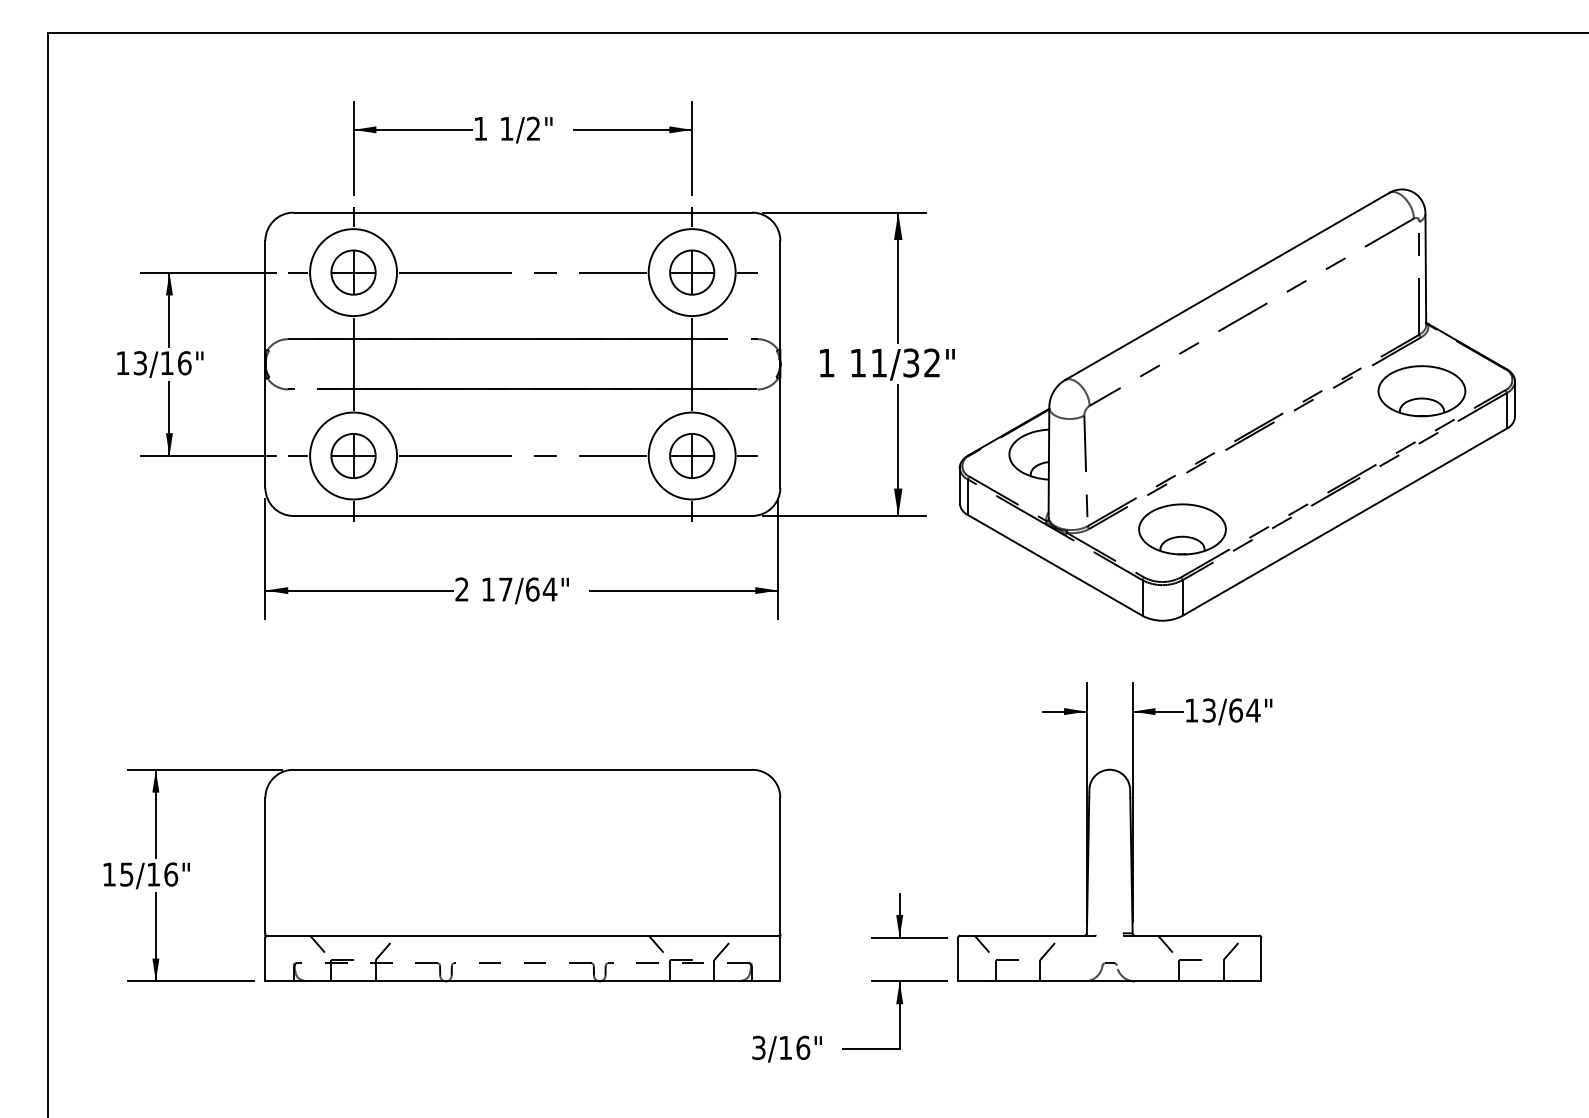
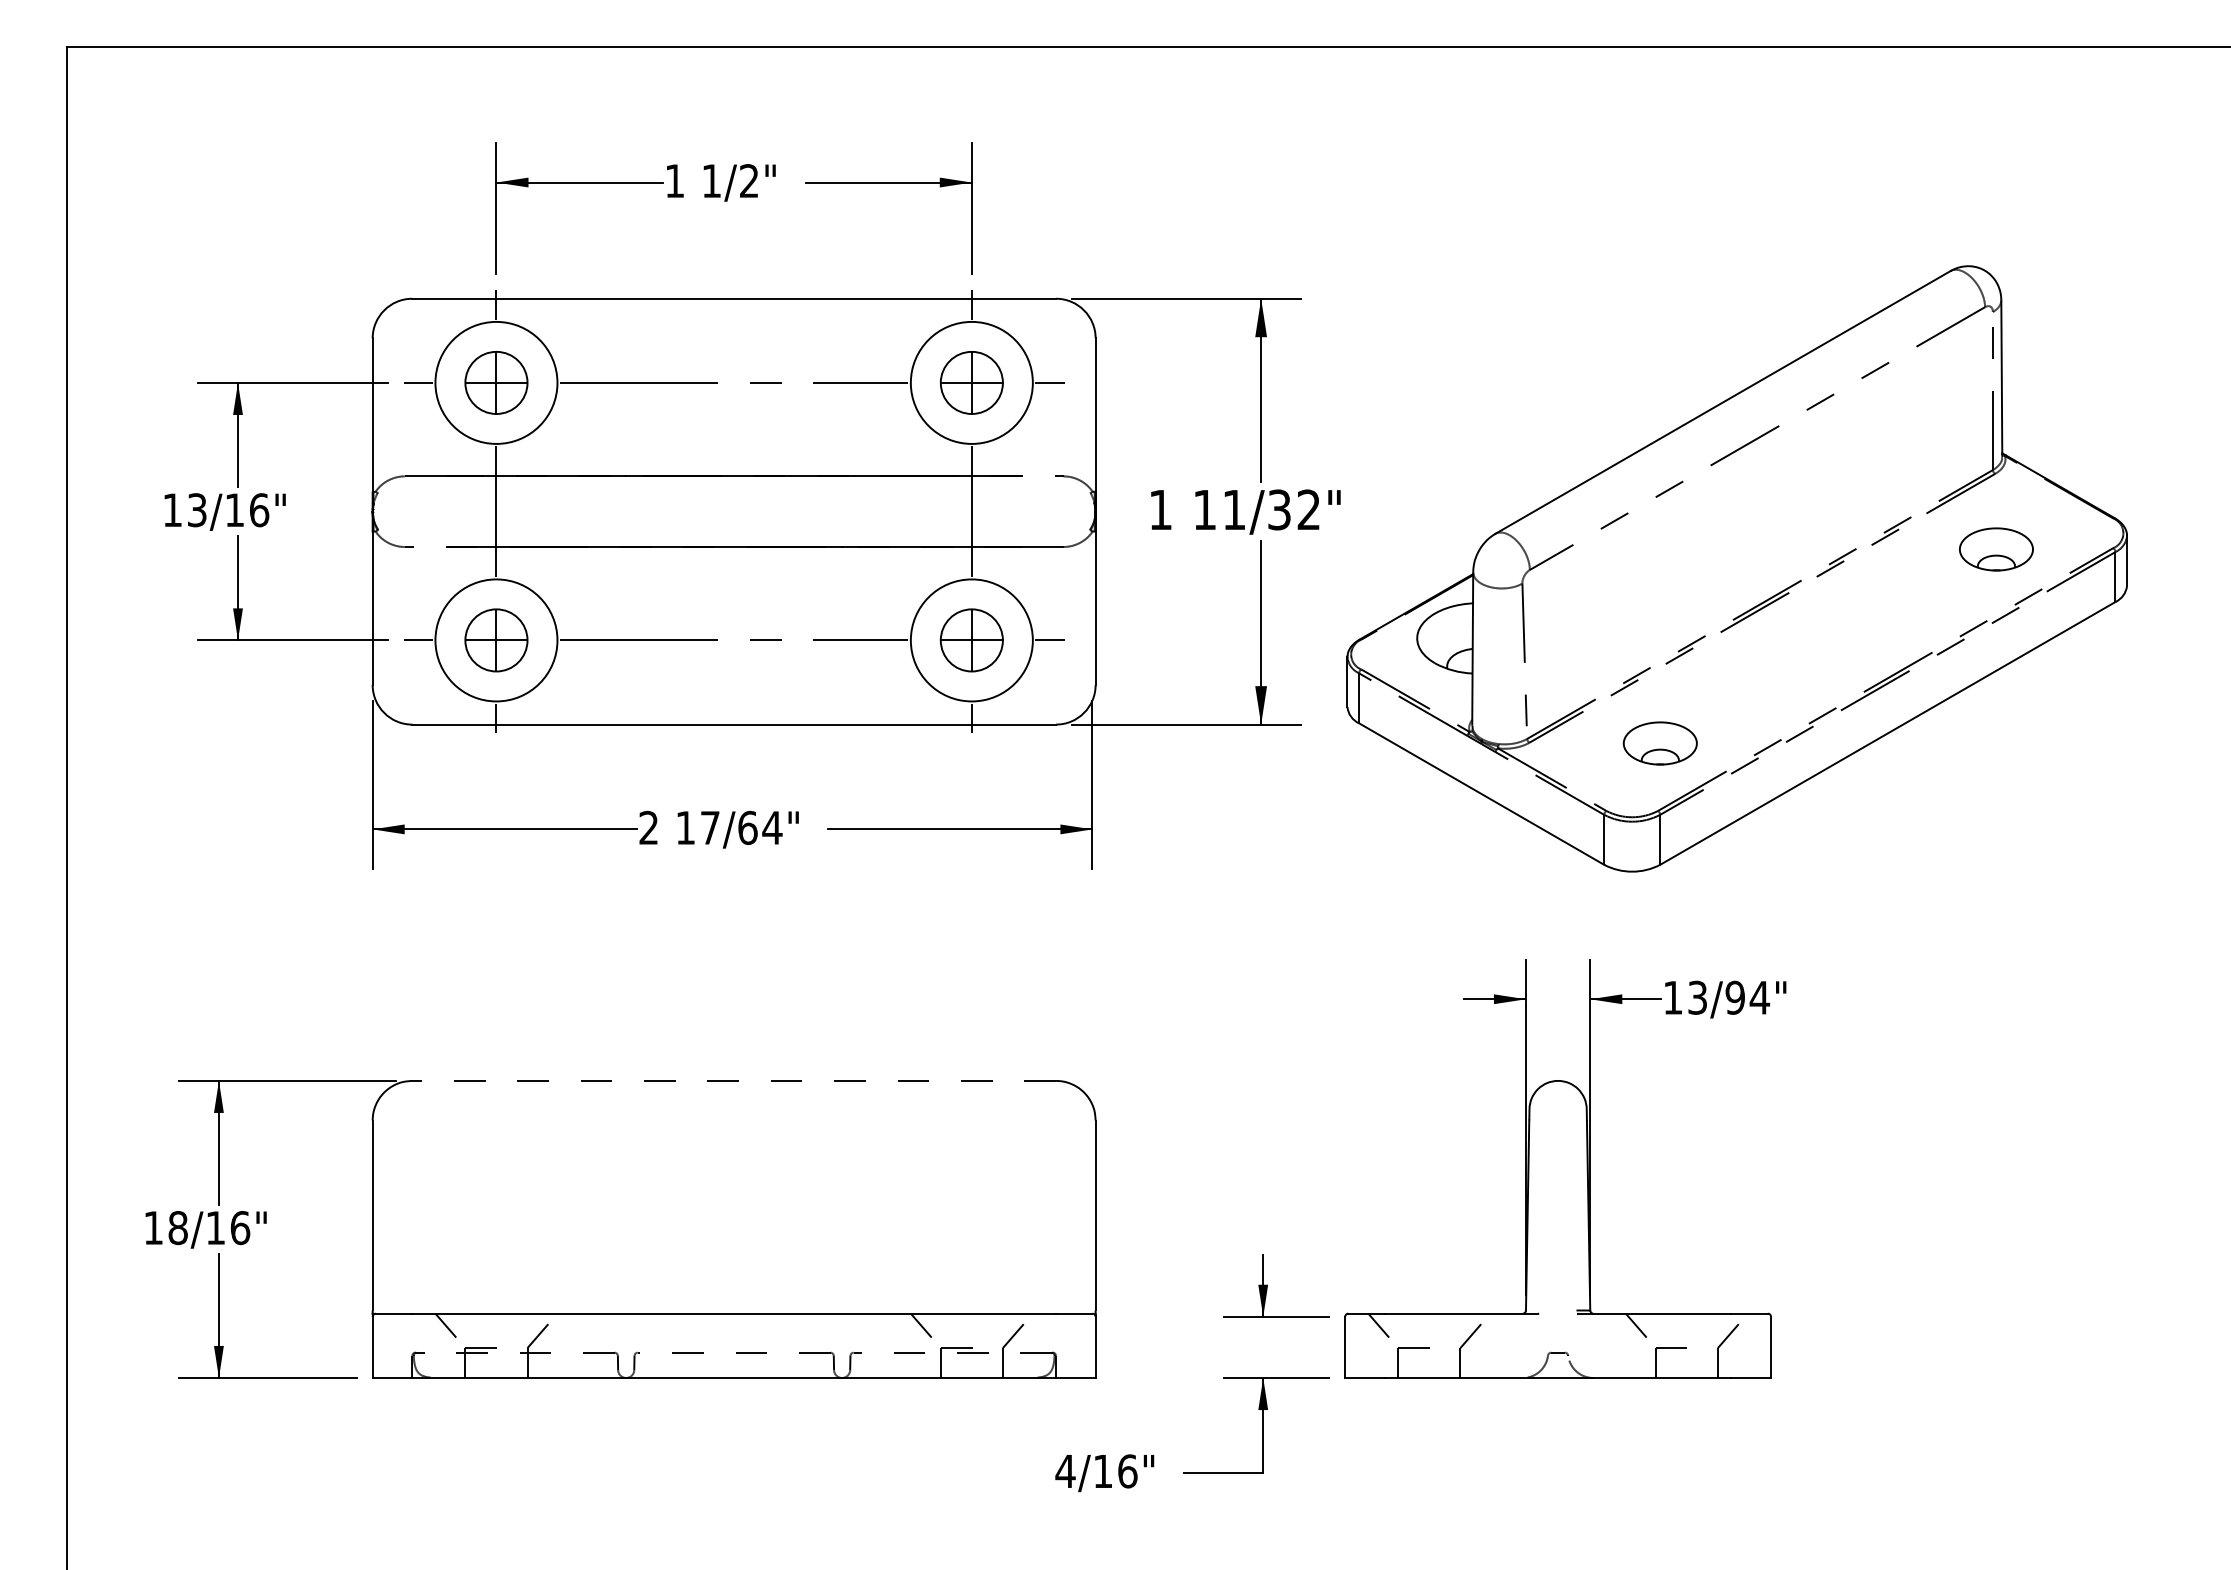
part: (1422, 391) -> (1996, 549), size x0.6
part: (1182, 529) -> (1660, 743), size x0.6
text: (1236, 710) -> (1735, 997), 13/64" -> 13/94"
line: (523, 769) -> (734, 1080), solid -> dashed
text: (126, 874) -> (177, 1228), 15/16" -> 18/16"
text: (758, 1047) -> (1065, 1471), 3/16" -> 4/16"

